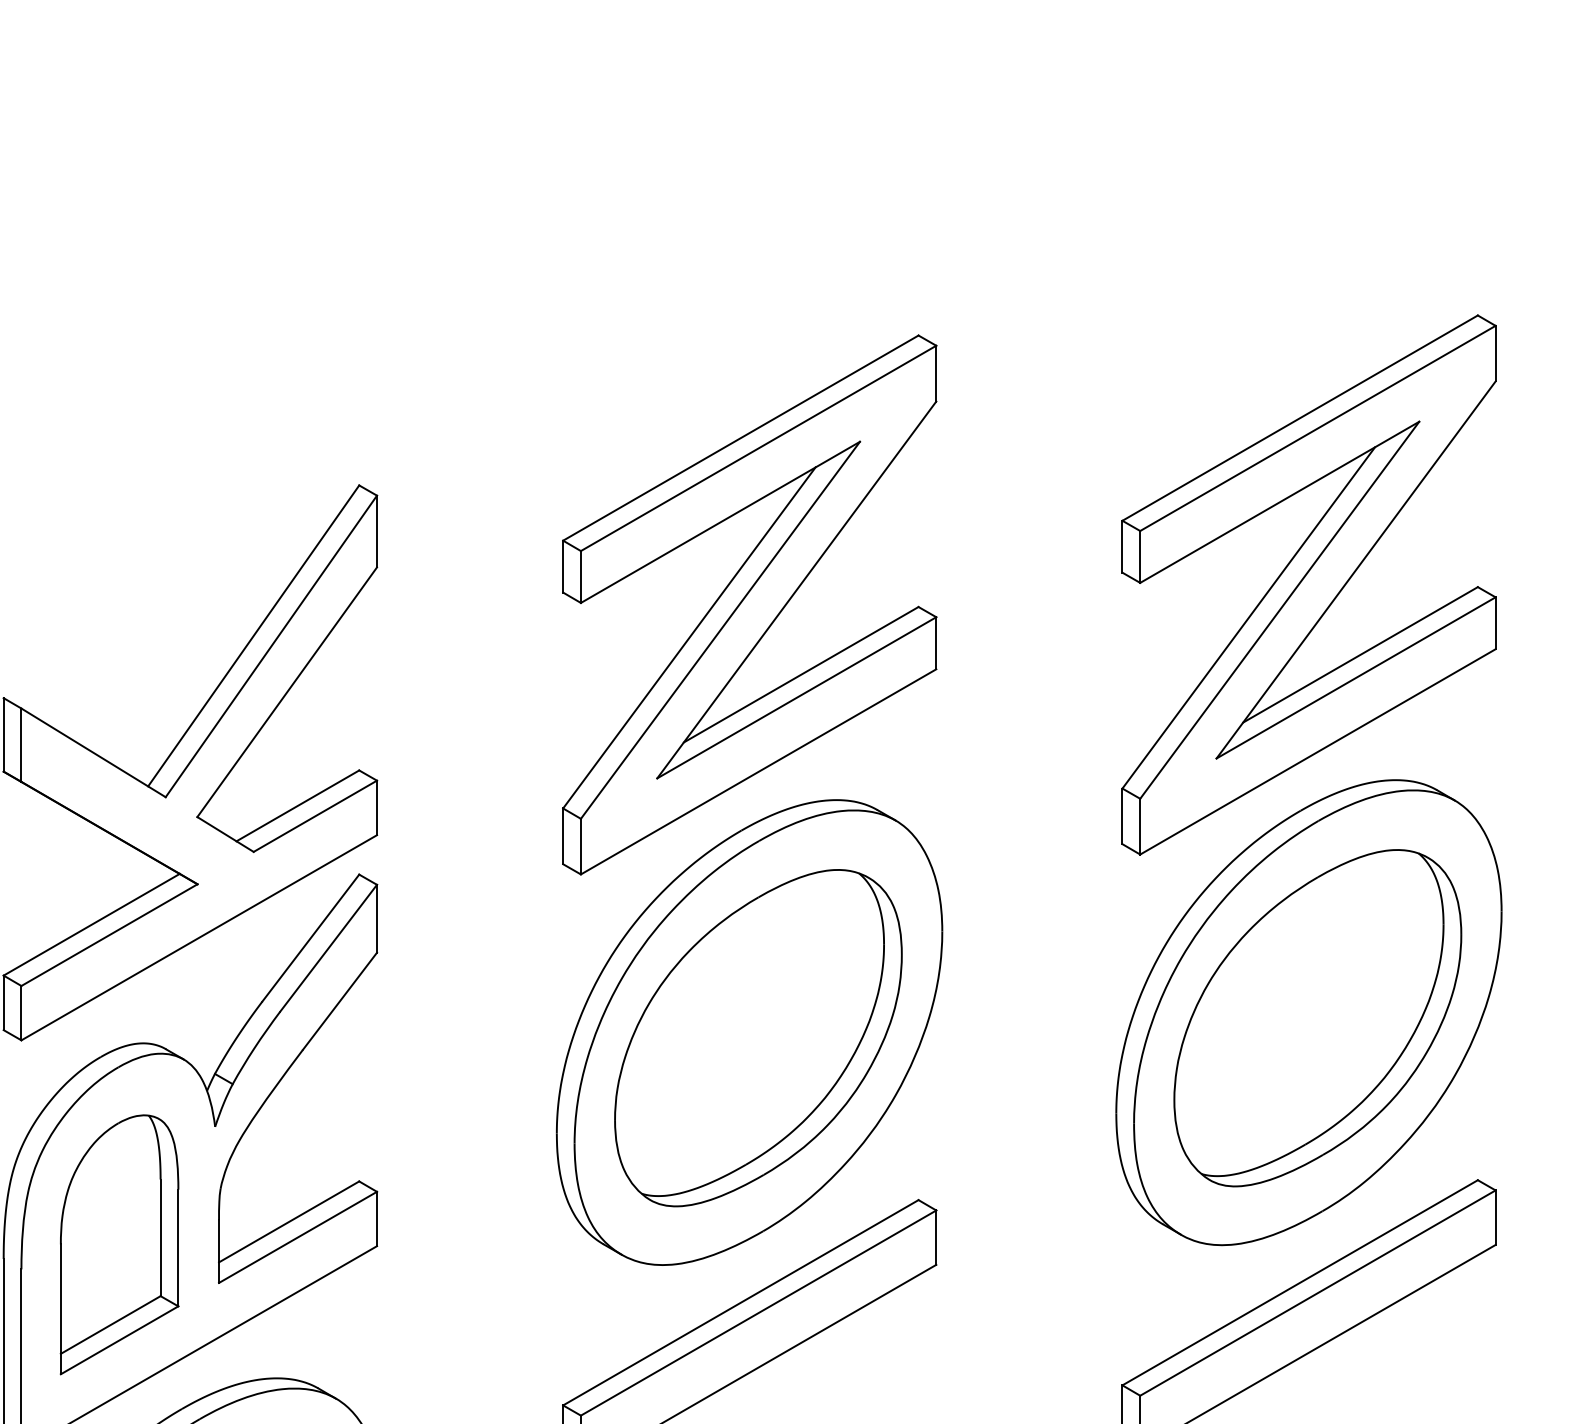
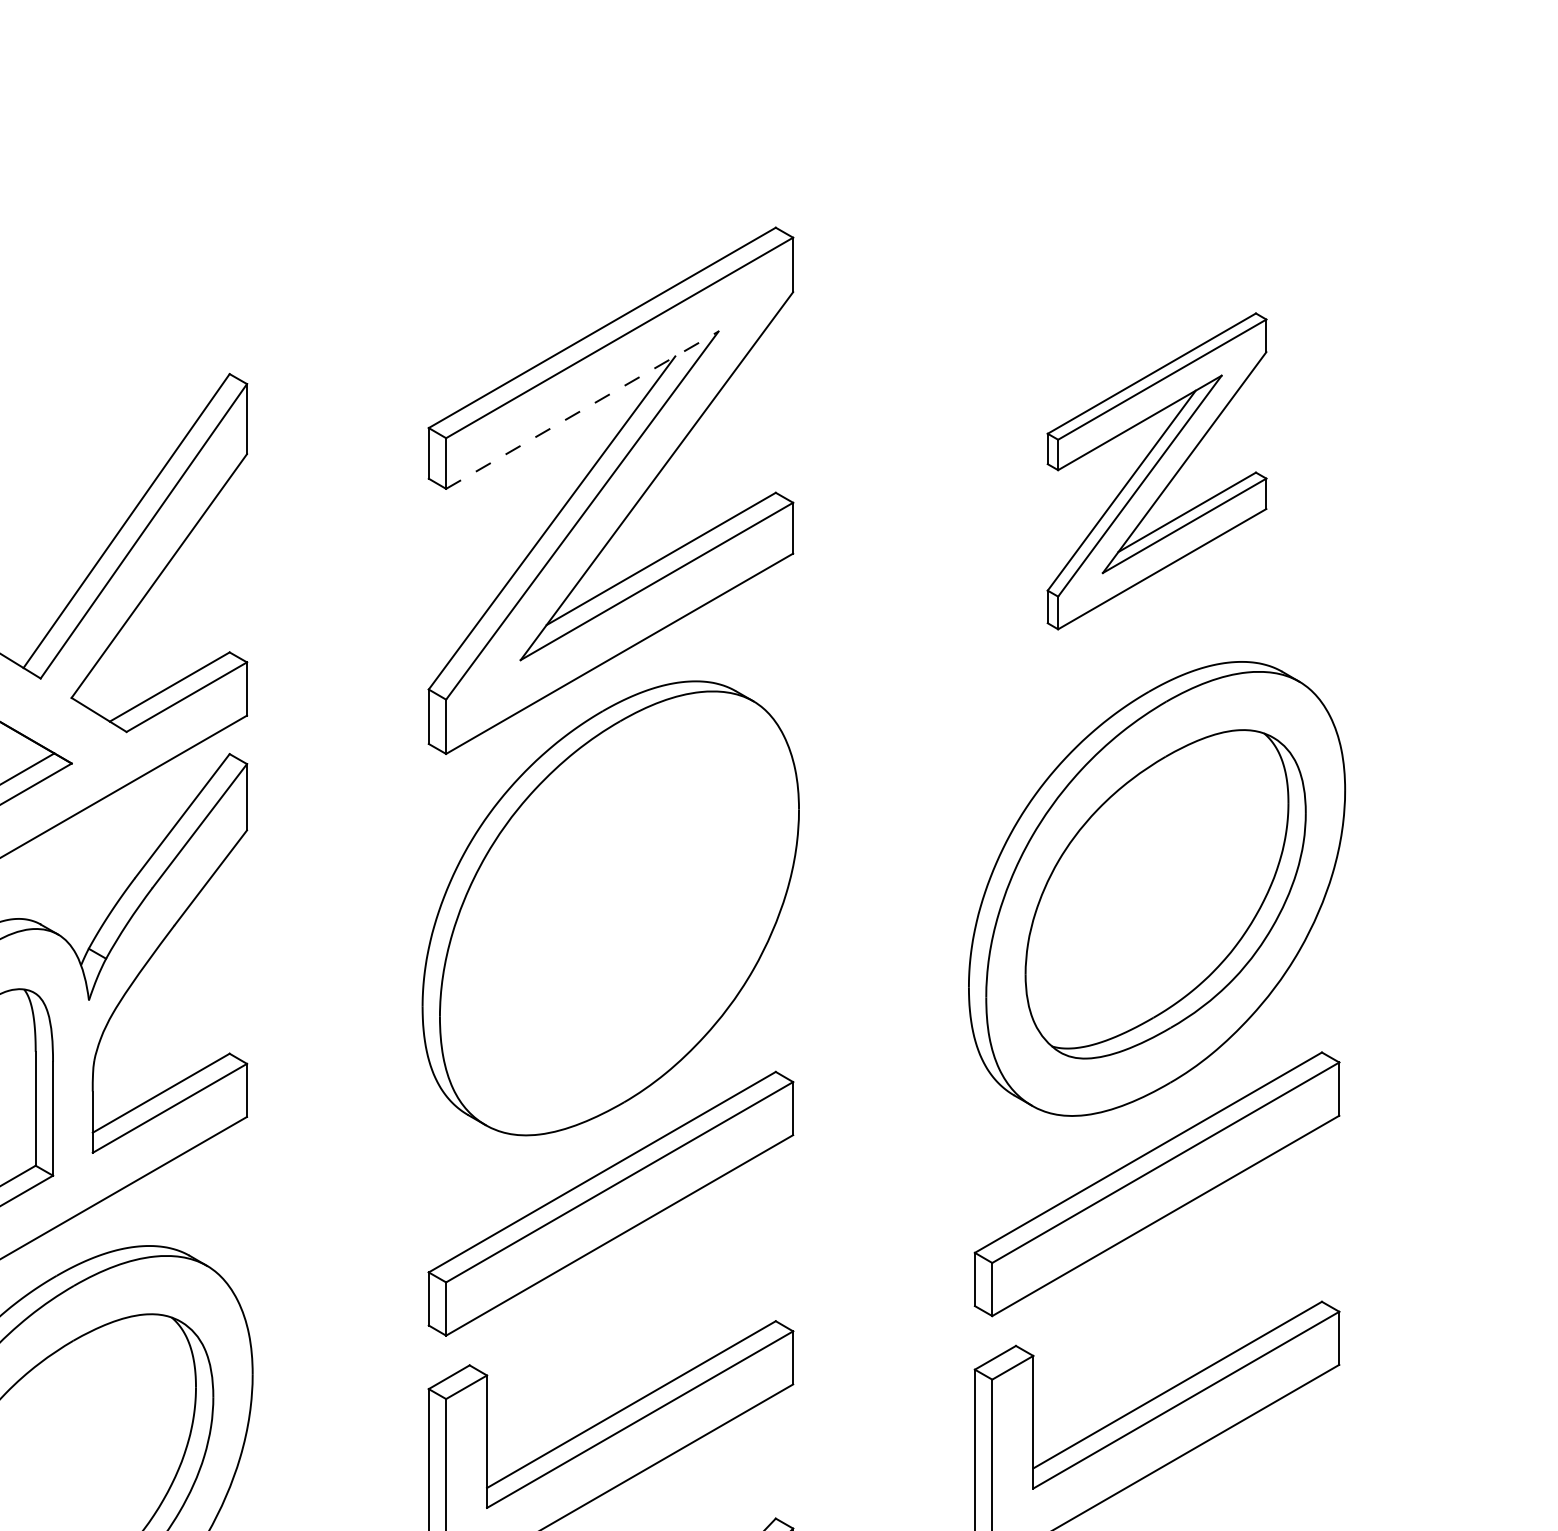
line: (720, 521) -> (582, 409), solid -> dashed
part: (1308, 585) -> (1156, 471), size x0.6
part: (758, 1037) -> (619, 913), removed

